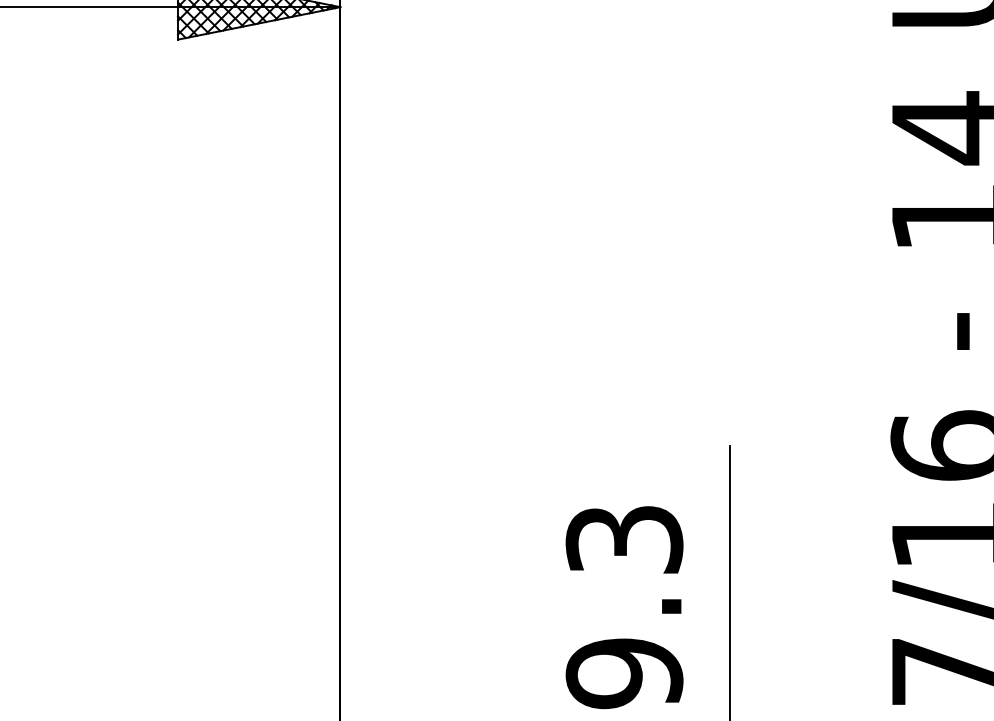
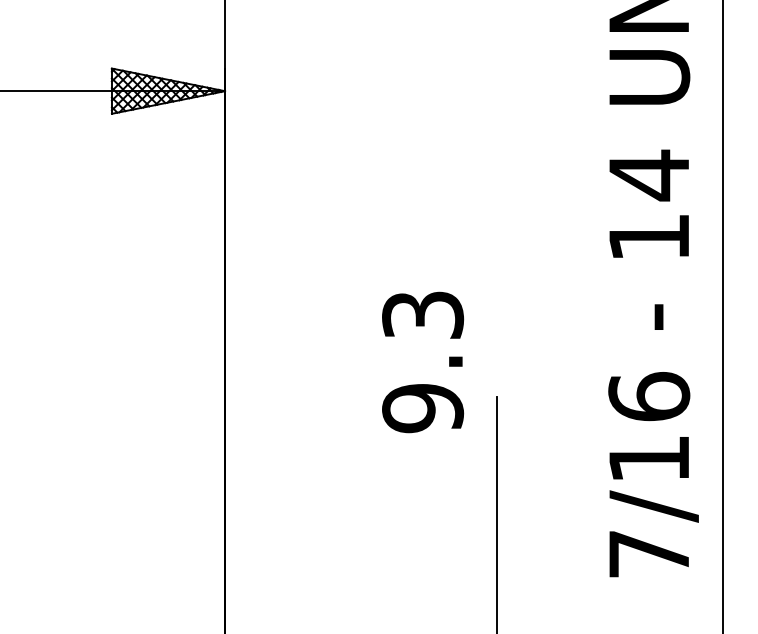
text: (625, 607) -> (423, 362), moved

